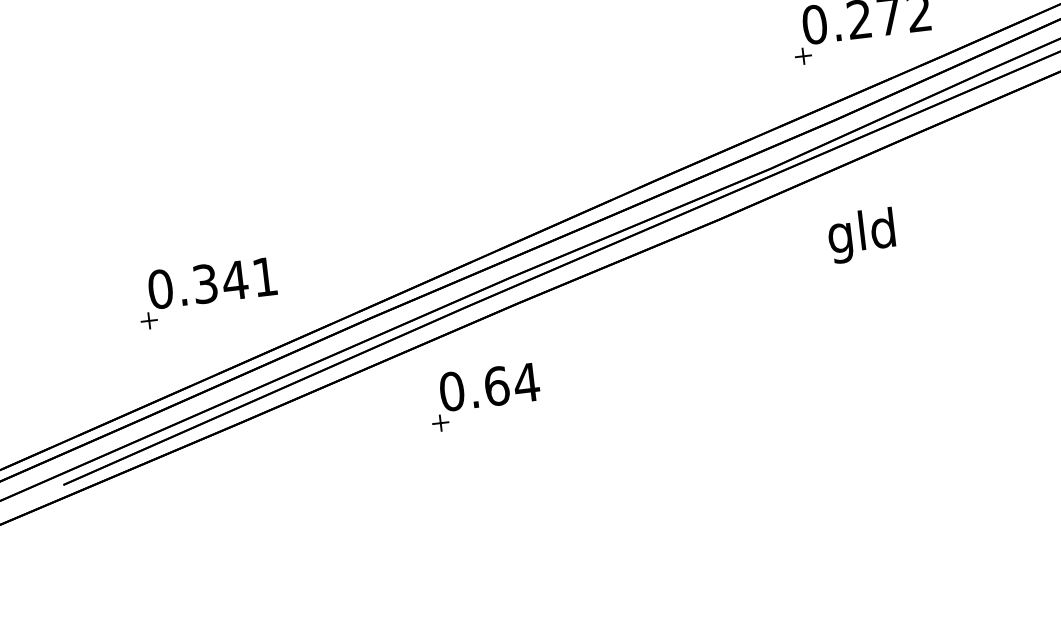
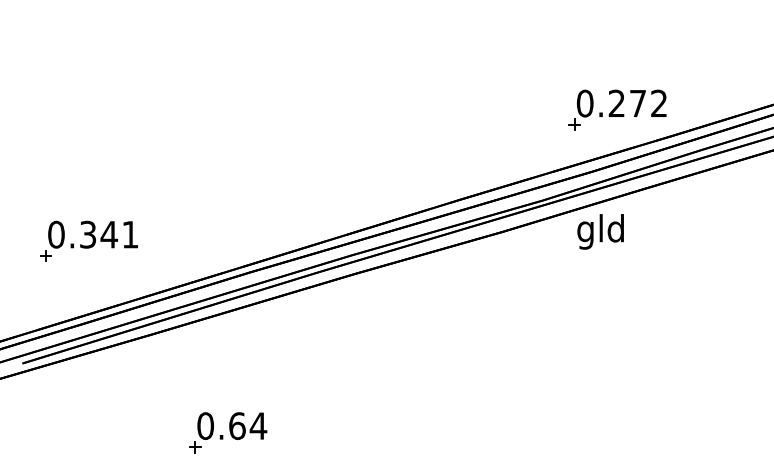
text: (861, 235) -> (600, 231), moved
part: (206, 292) -> (88, 240), moved
part: (485, 396) -> (228, 432), moved

